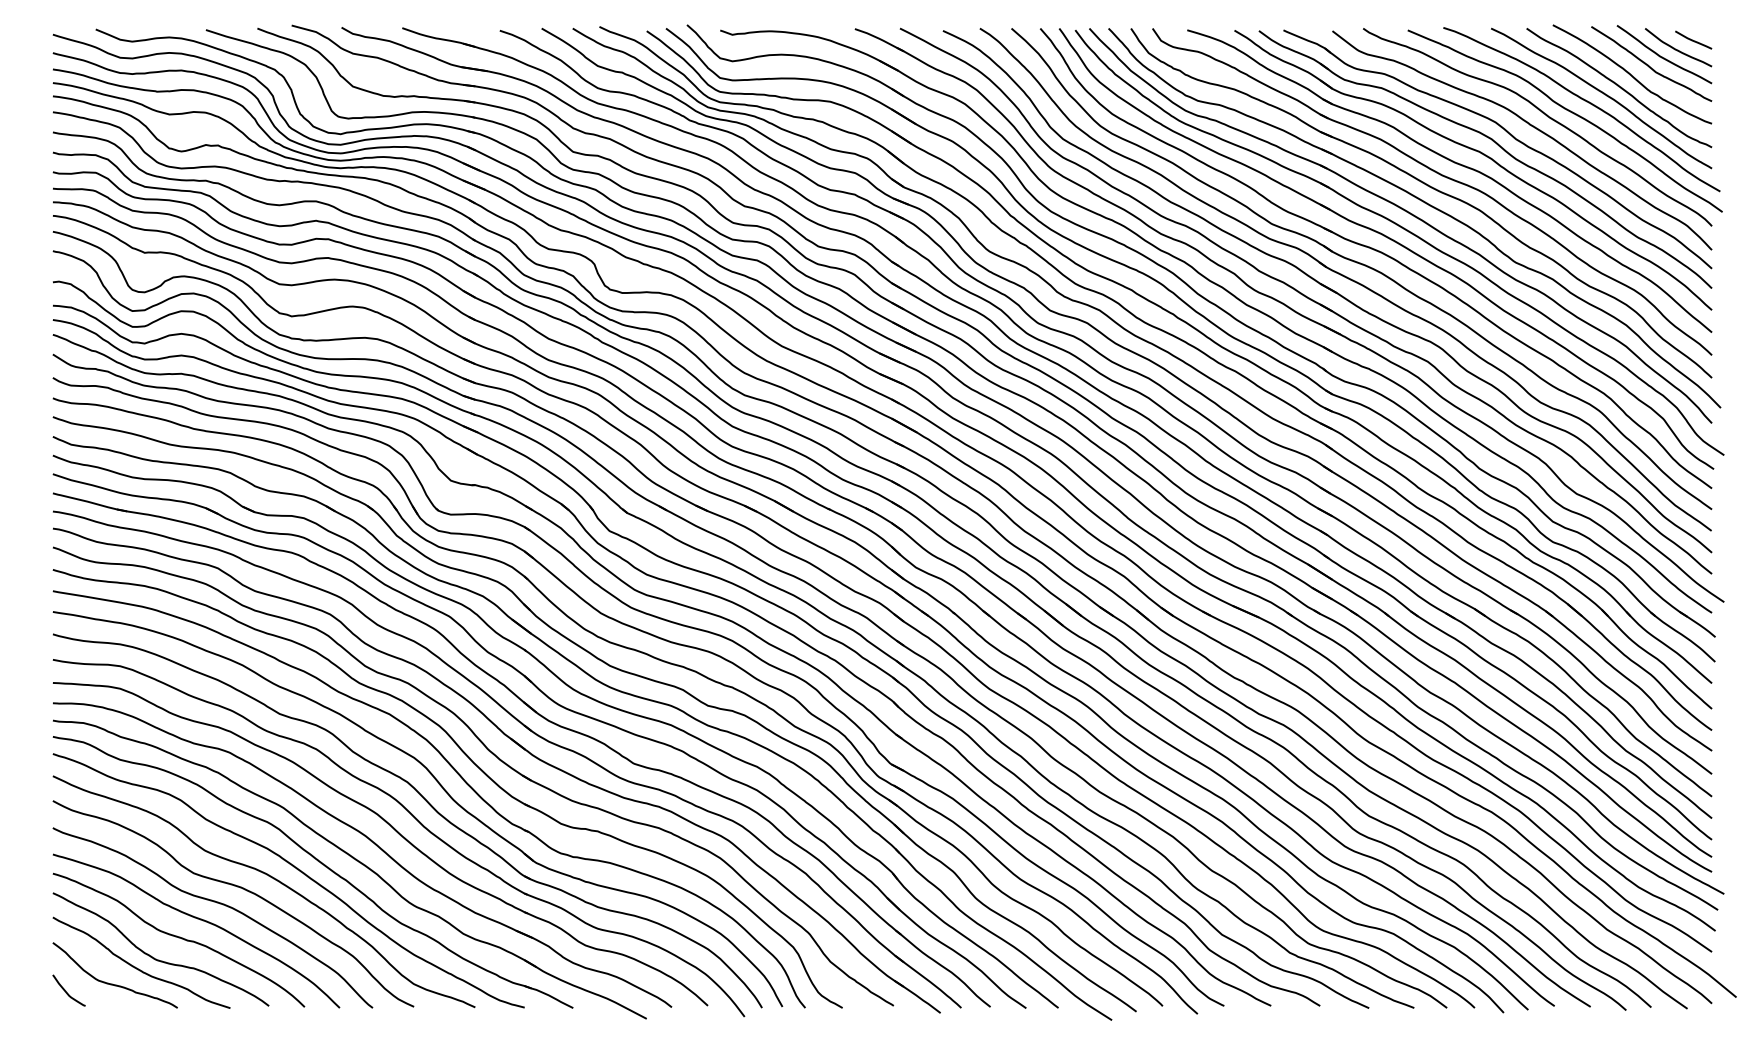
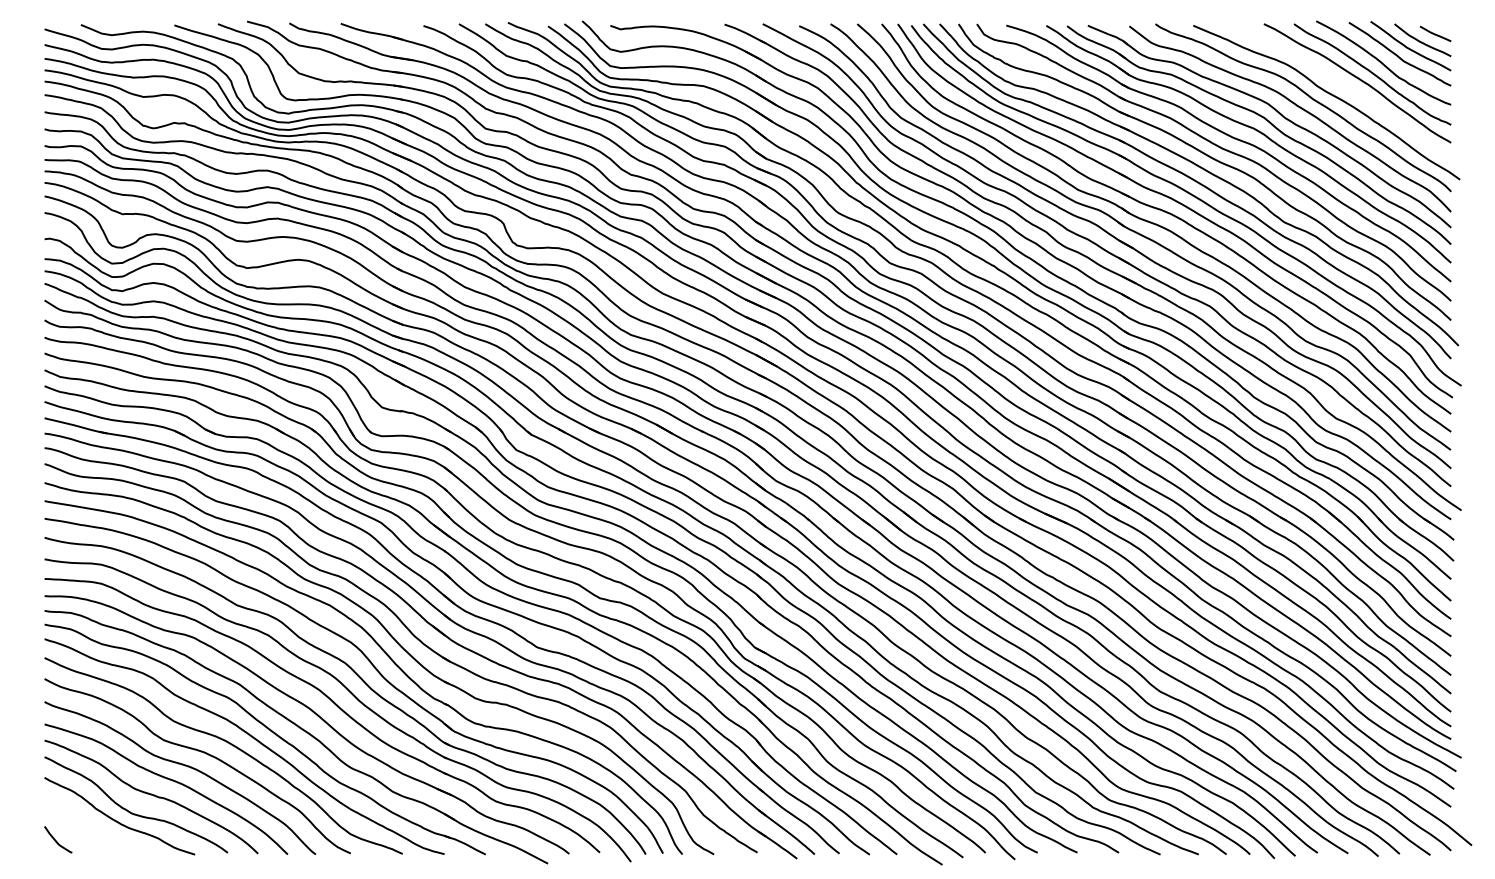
curve: (1584, 101) -> (1343, 85), removed
curve: (112, 983) -> (95, 833), removed

